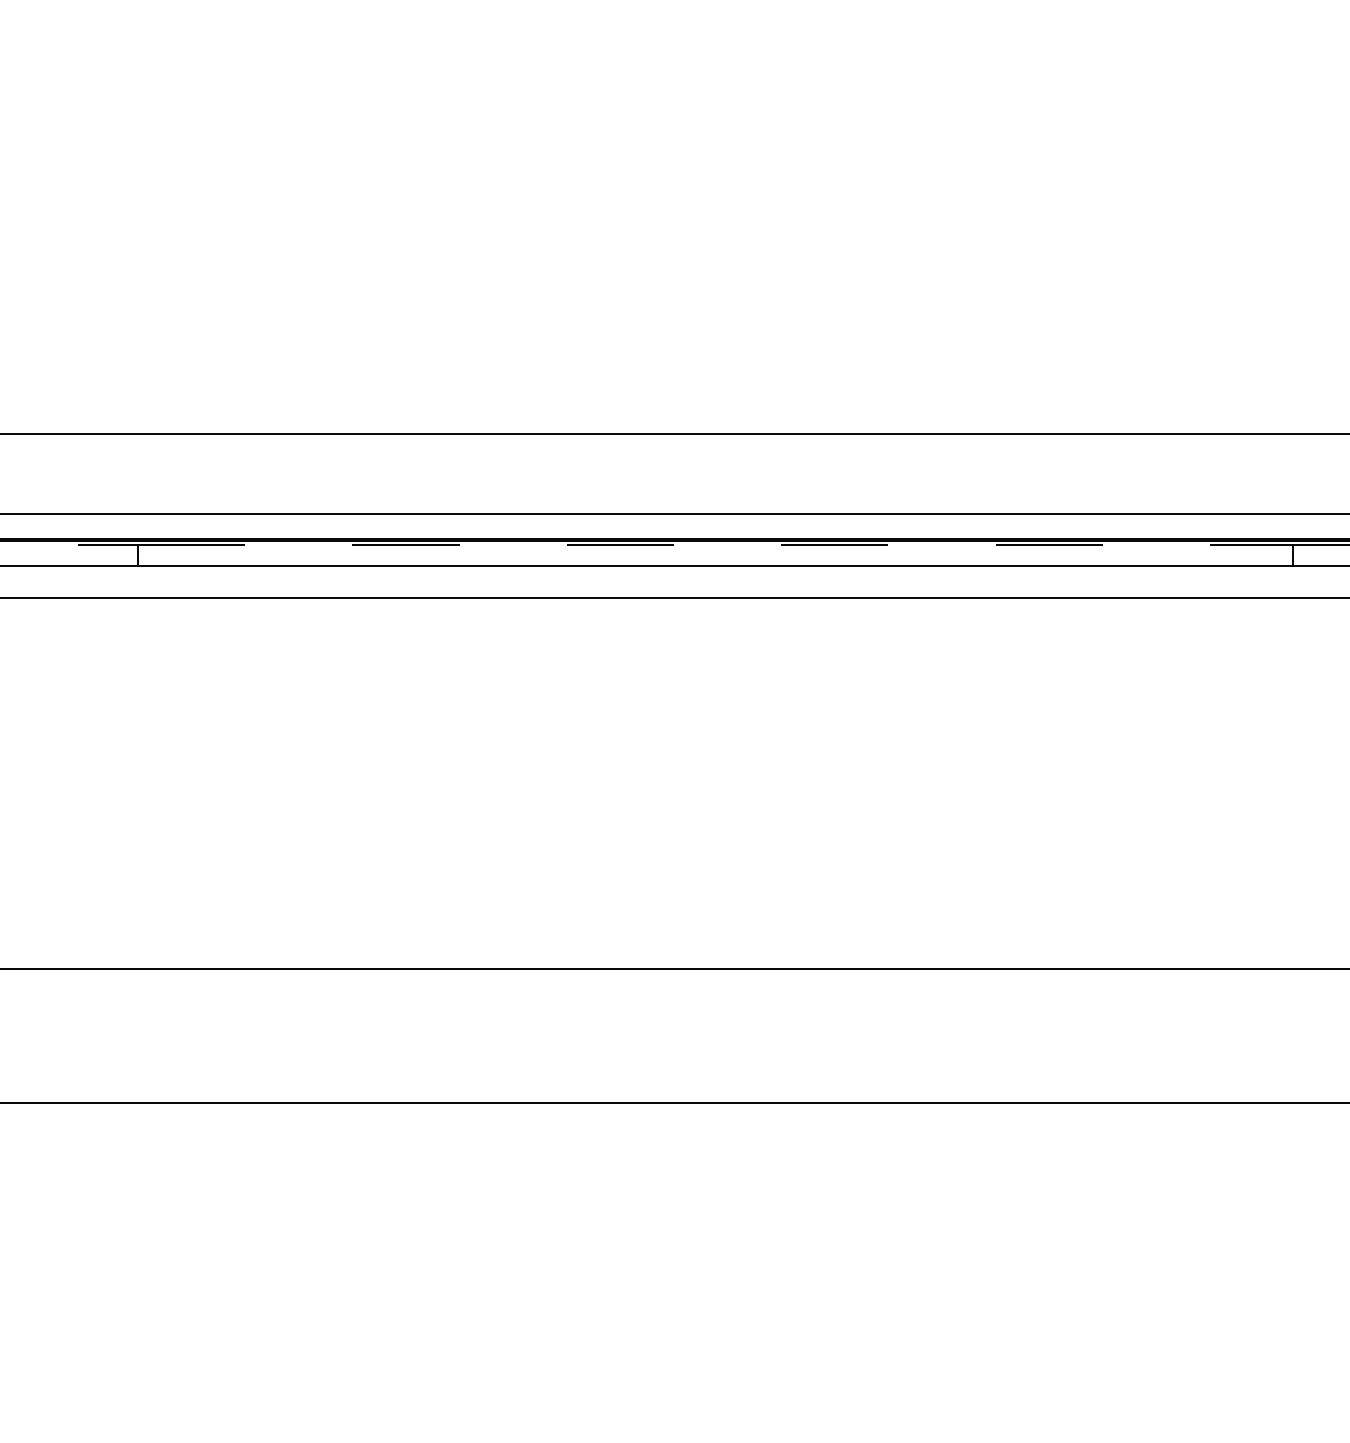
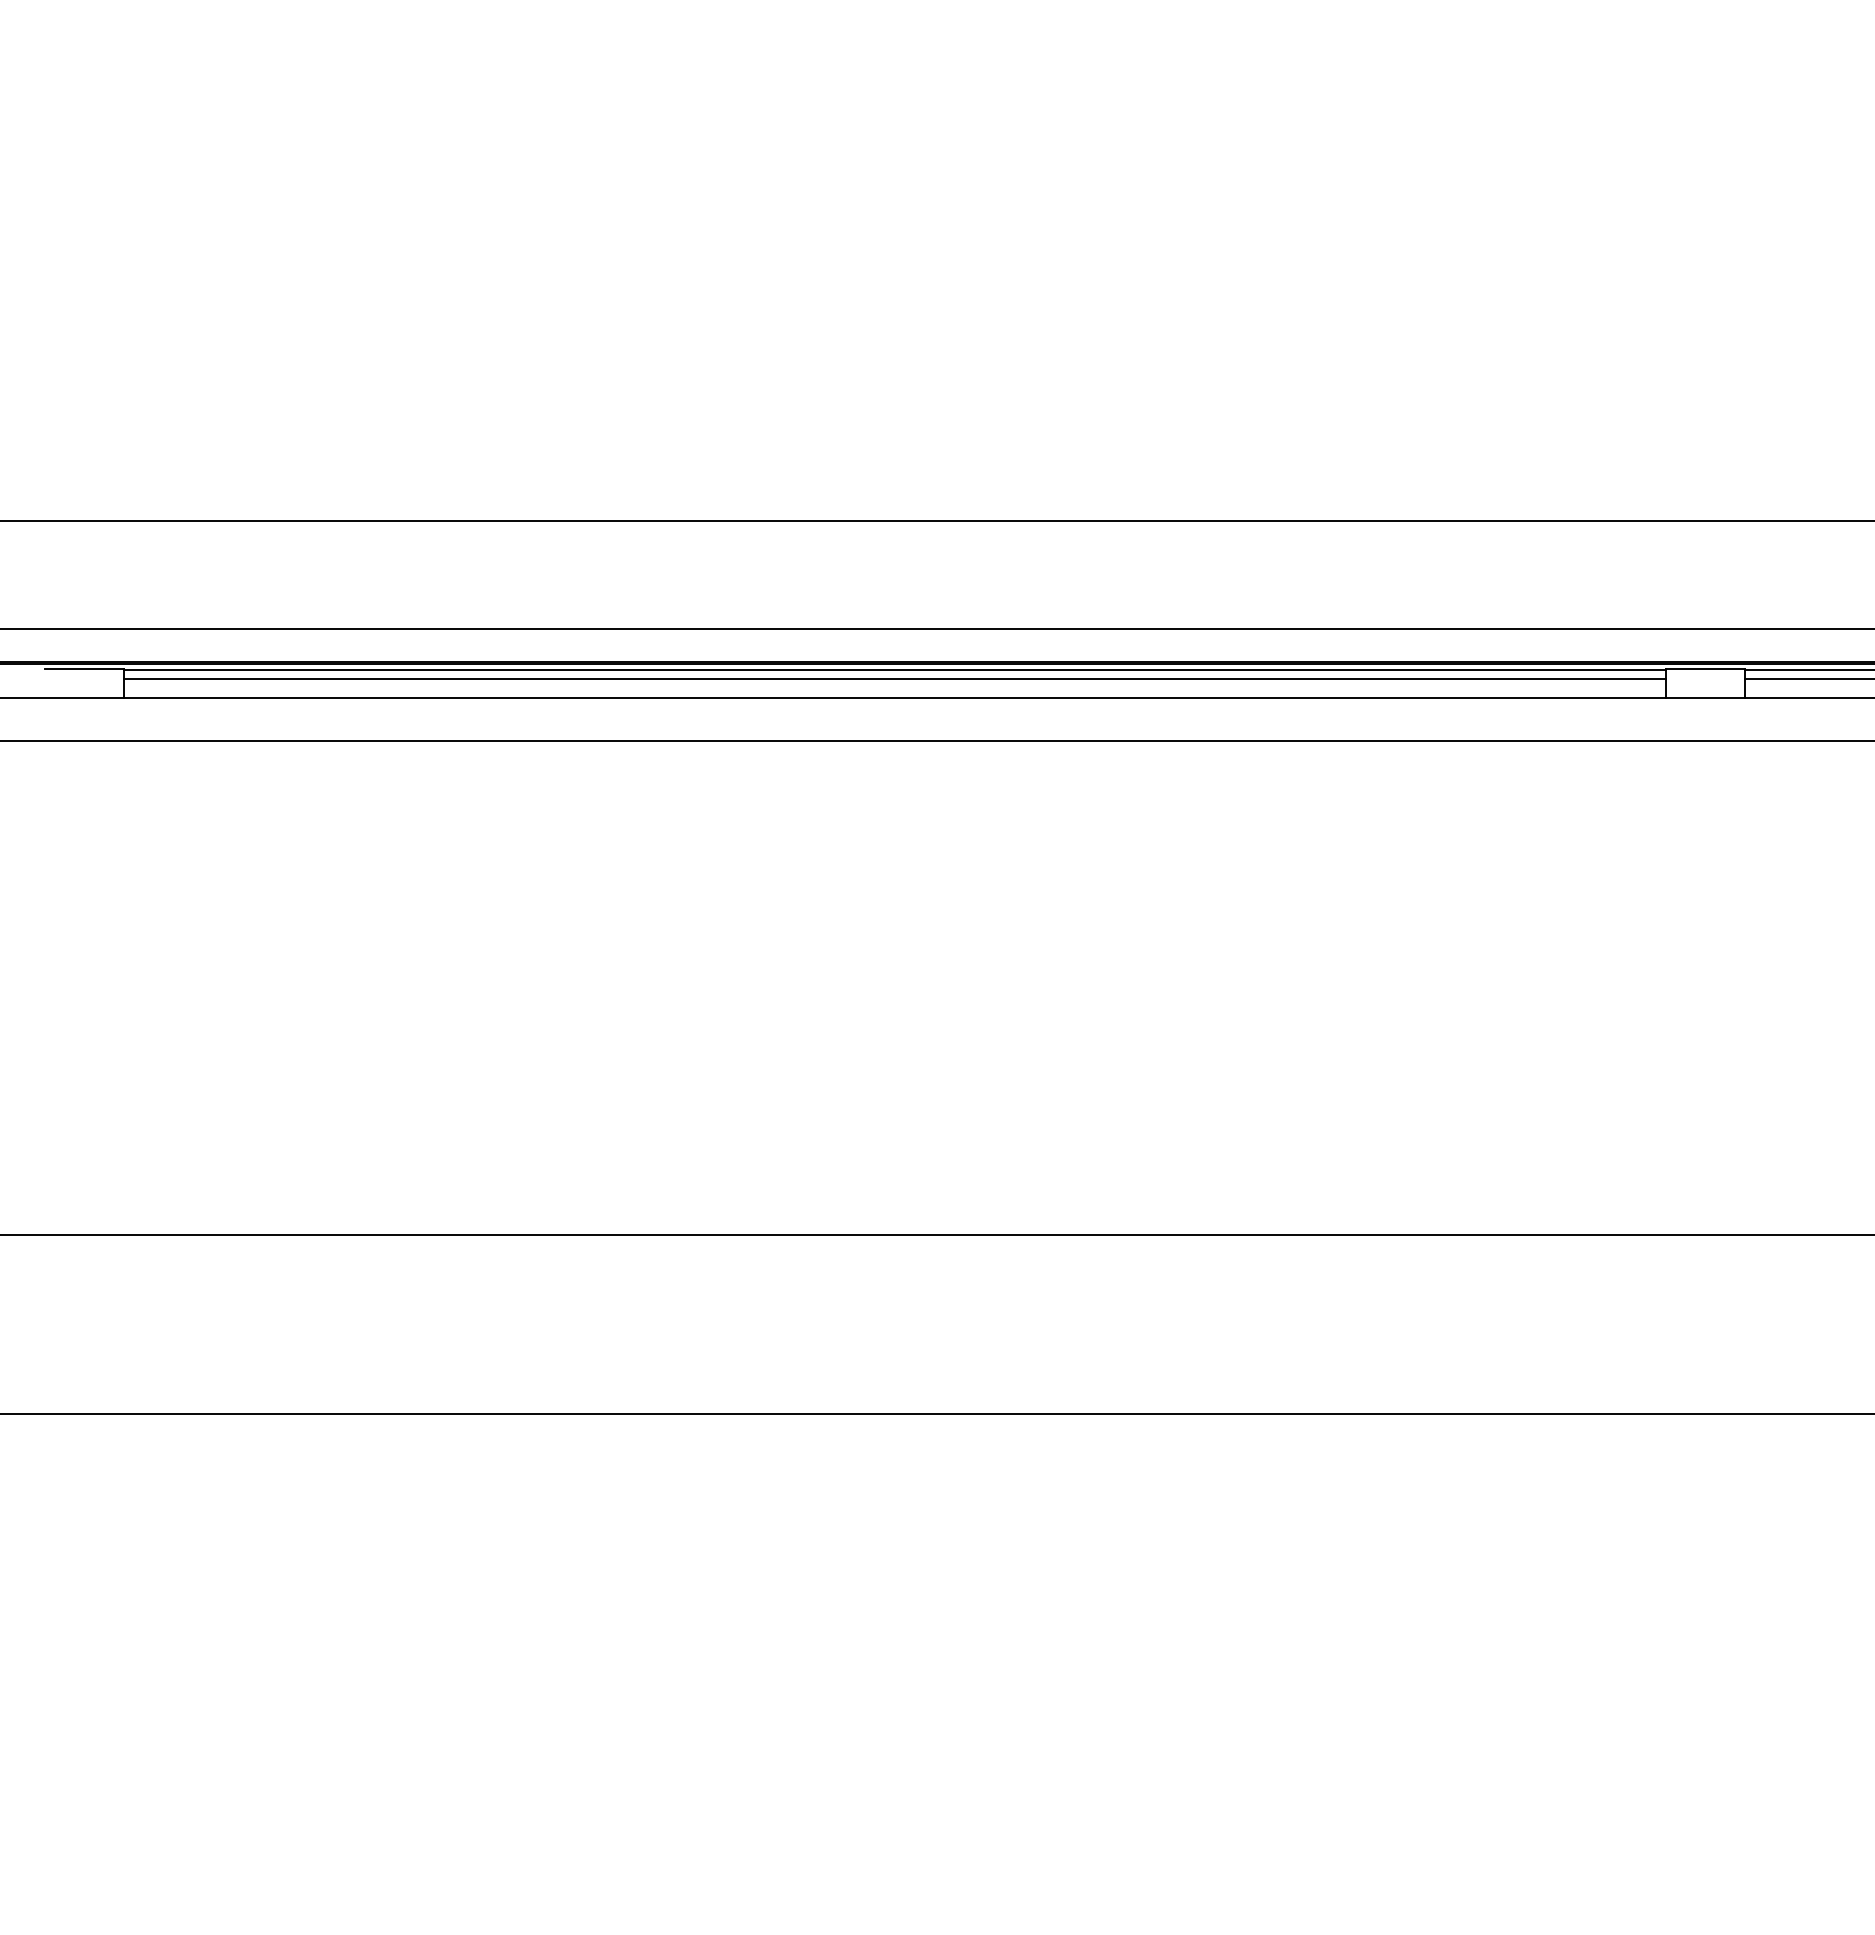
line: (716, 545) -> (895, 669), dashed -> solid
line: (715, 552) -> (894, 679), added

